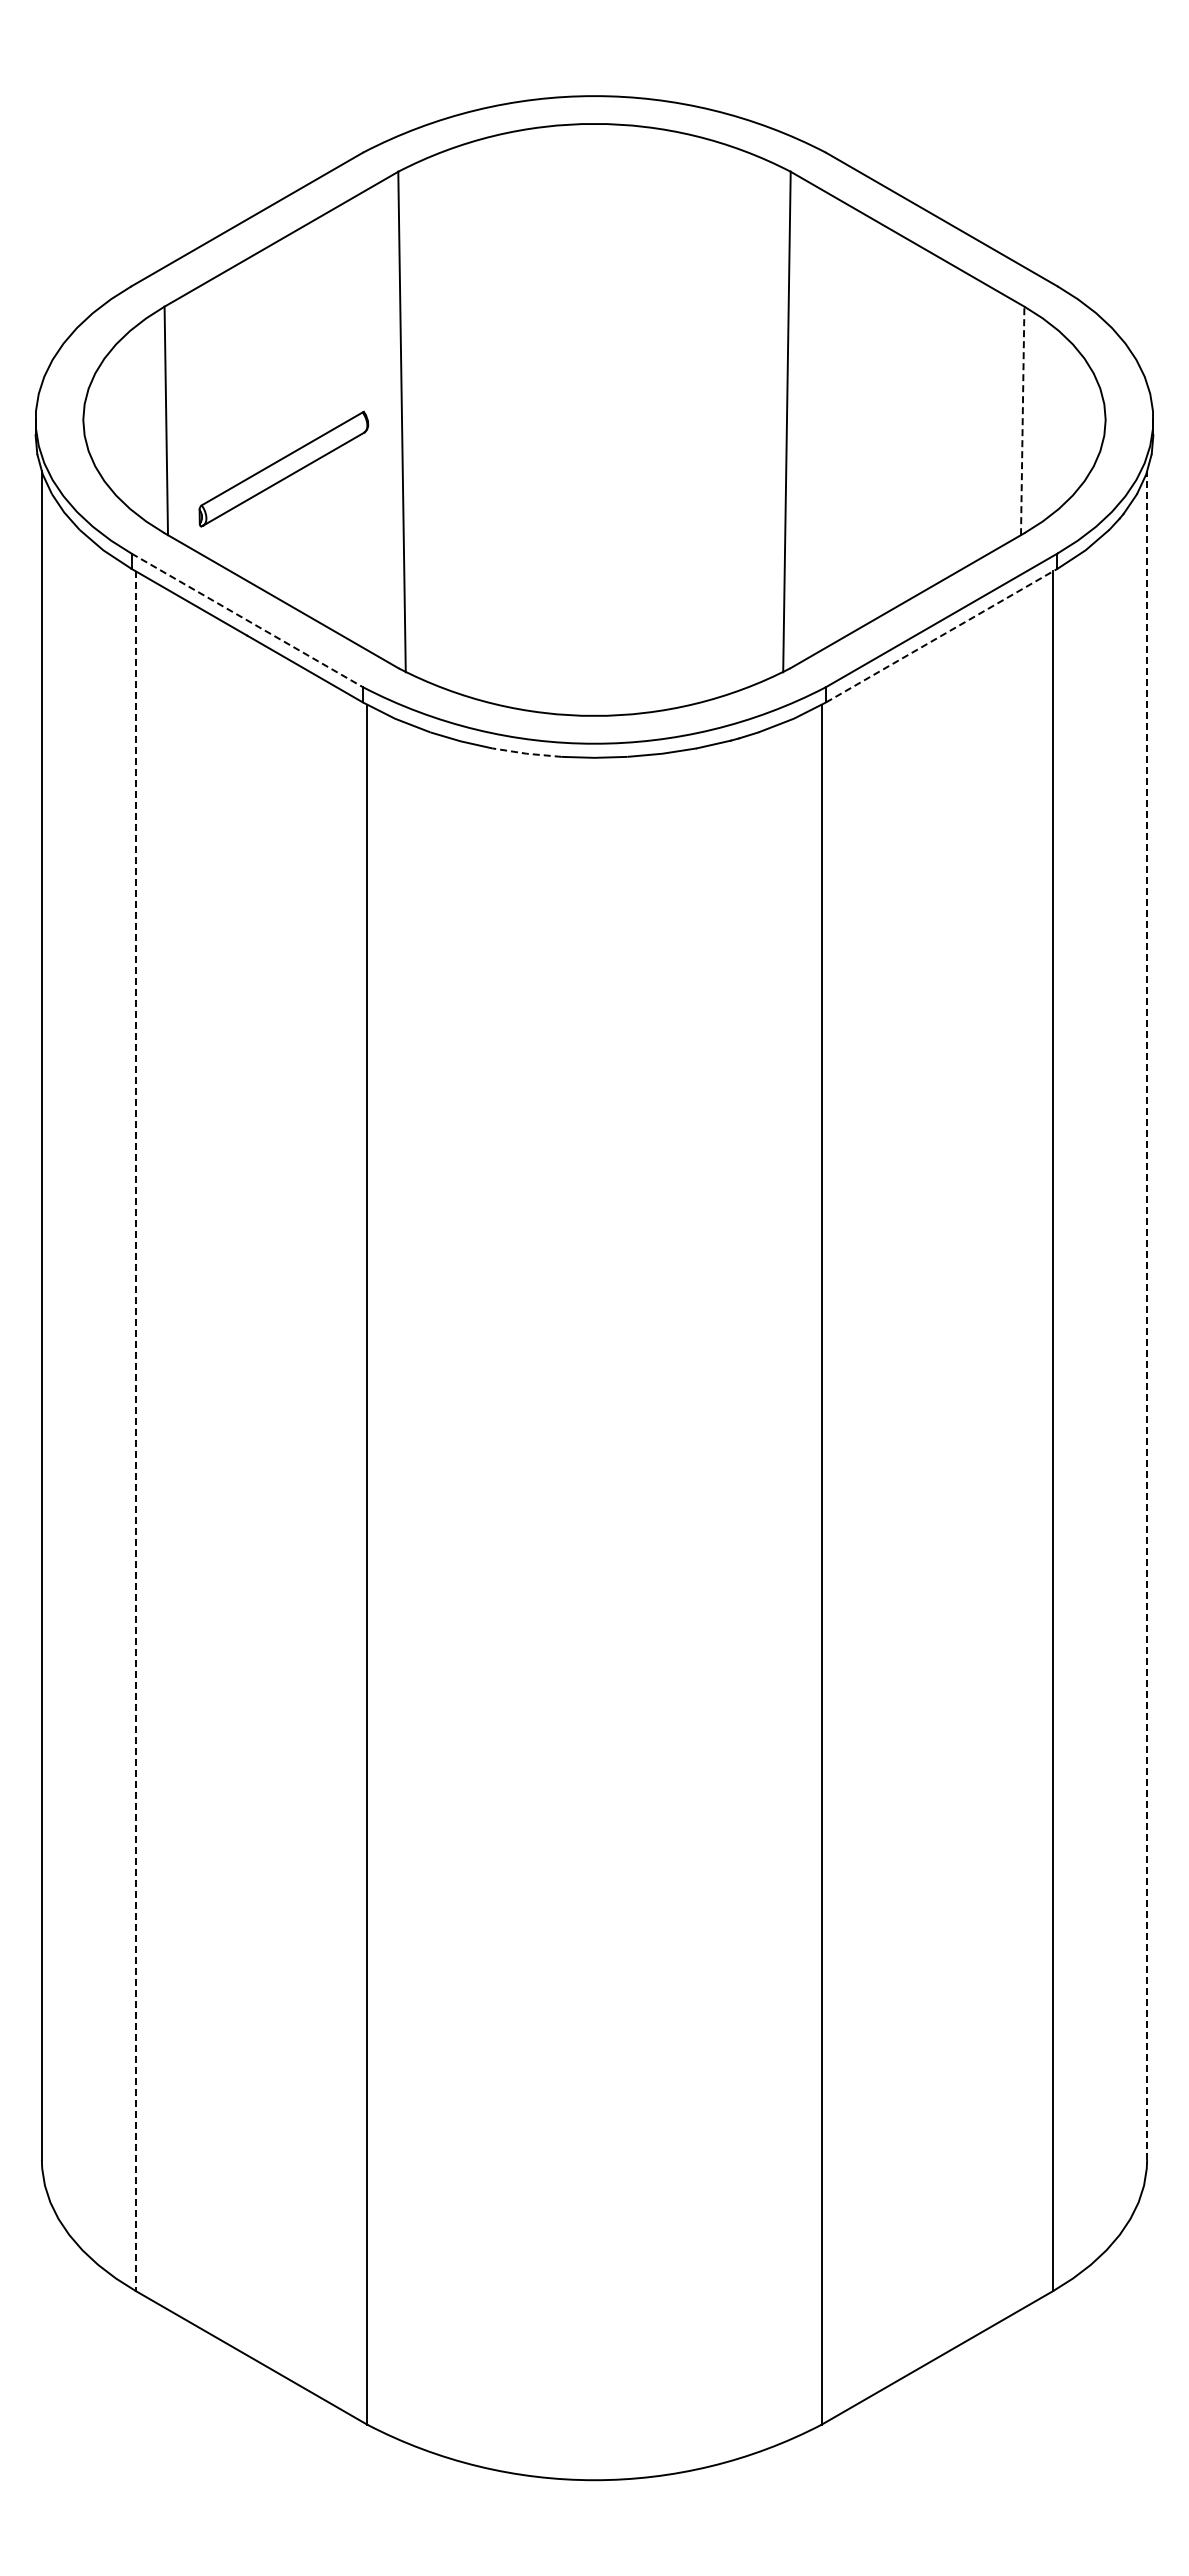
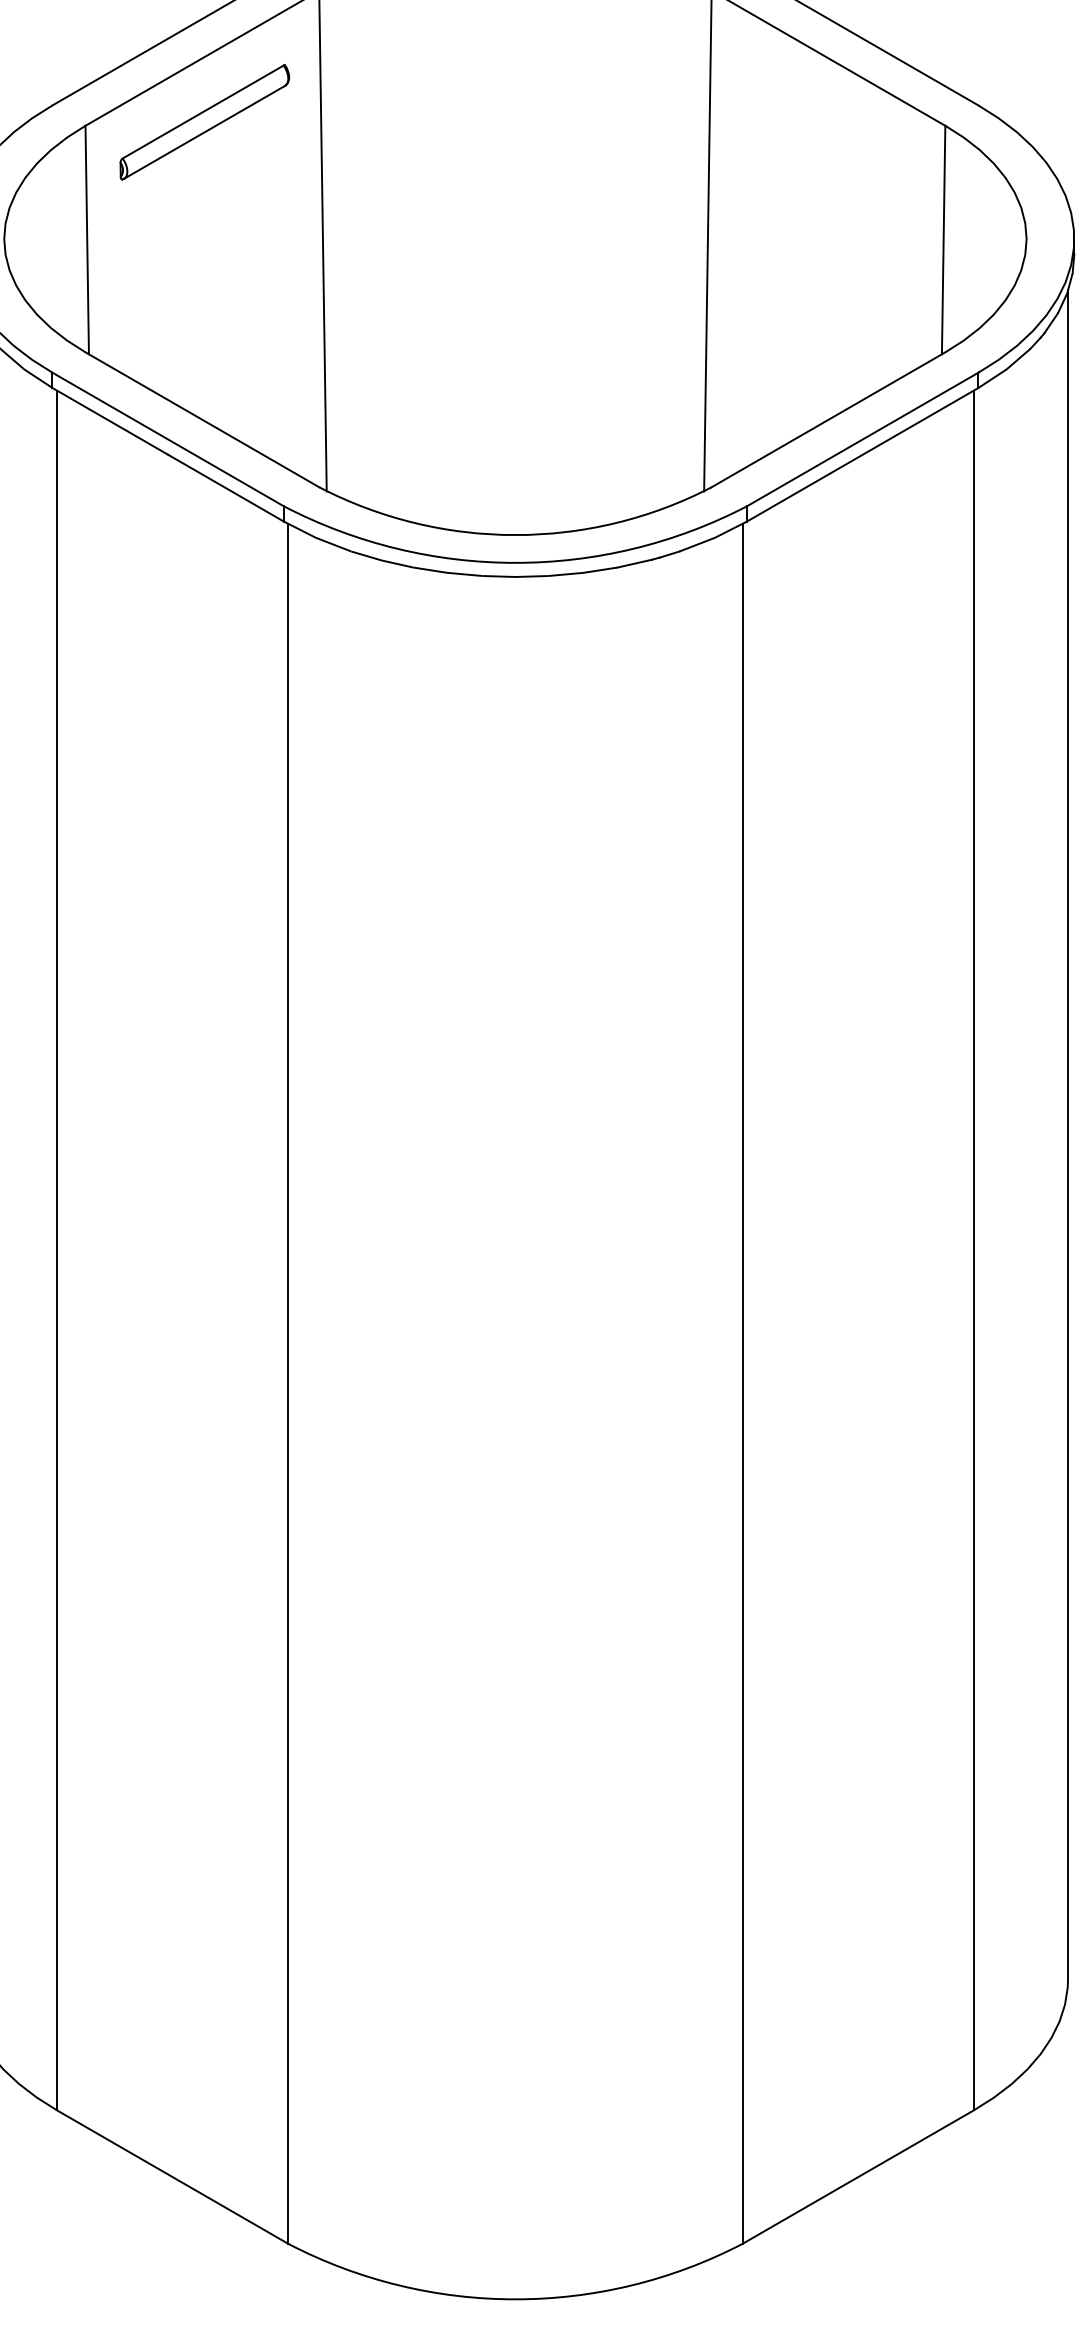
line: (1022, 420) -> (943, 239), dashed -> solid
part: (283, 468) -> (204, 121), moved
line: (247, 620) -> (168, 439), dashed -> solid
line: (941, 635) -> (862, 454), dashed -> solid
line: (526, 753) -> (447, 572), dashed -> solid
line: (1147, 1315) -> (1068, 1134), dashed -> solid
line: (135, 1431) -> (56, 1250), dashed -> solid

